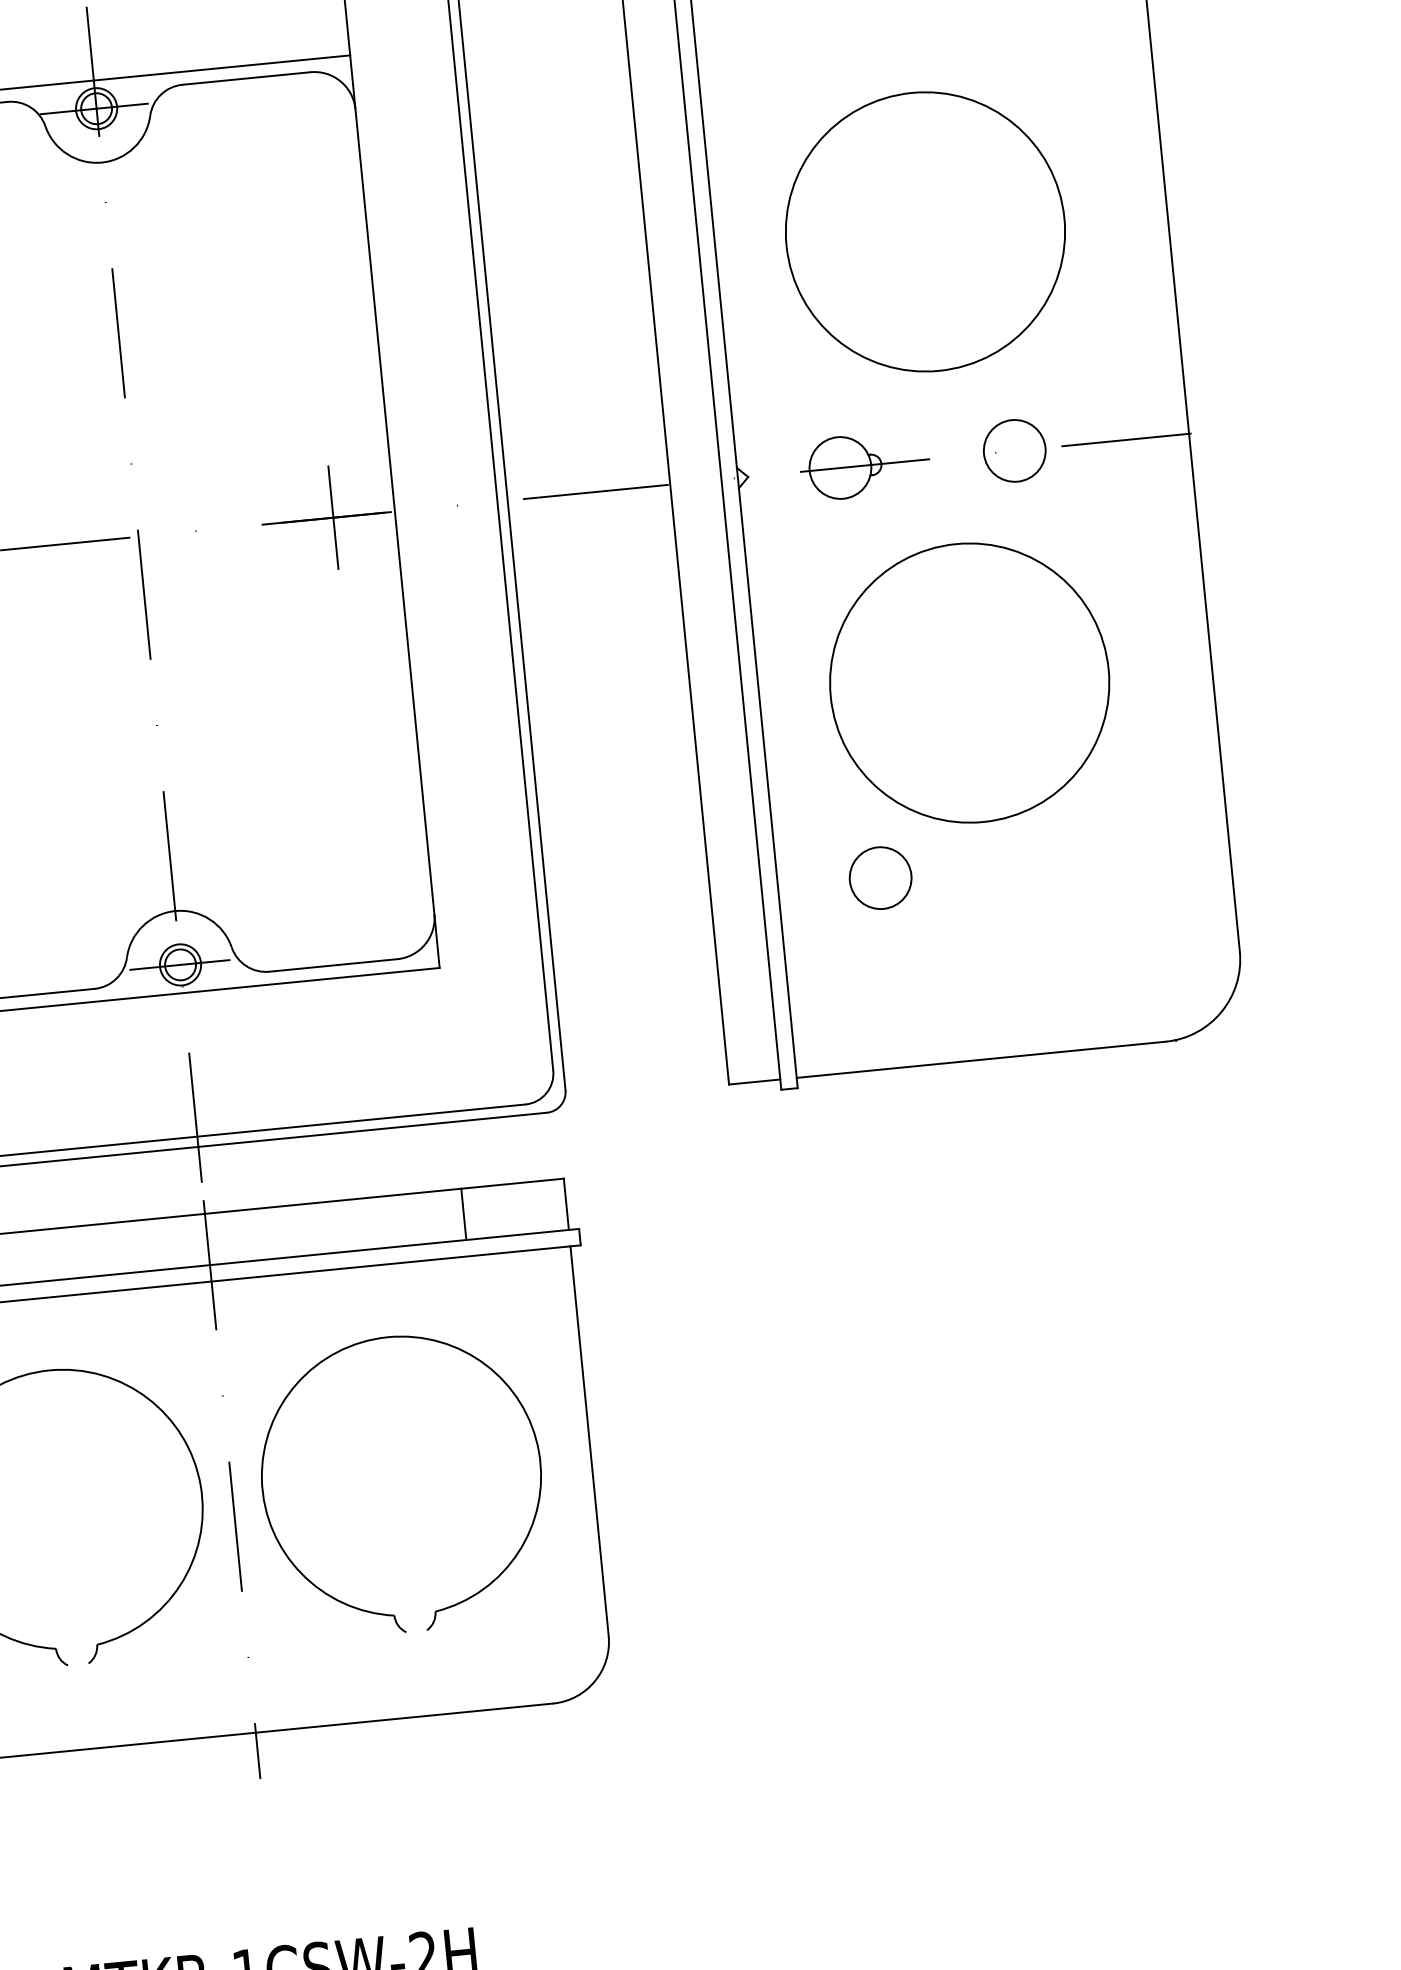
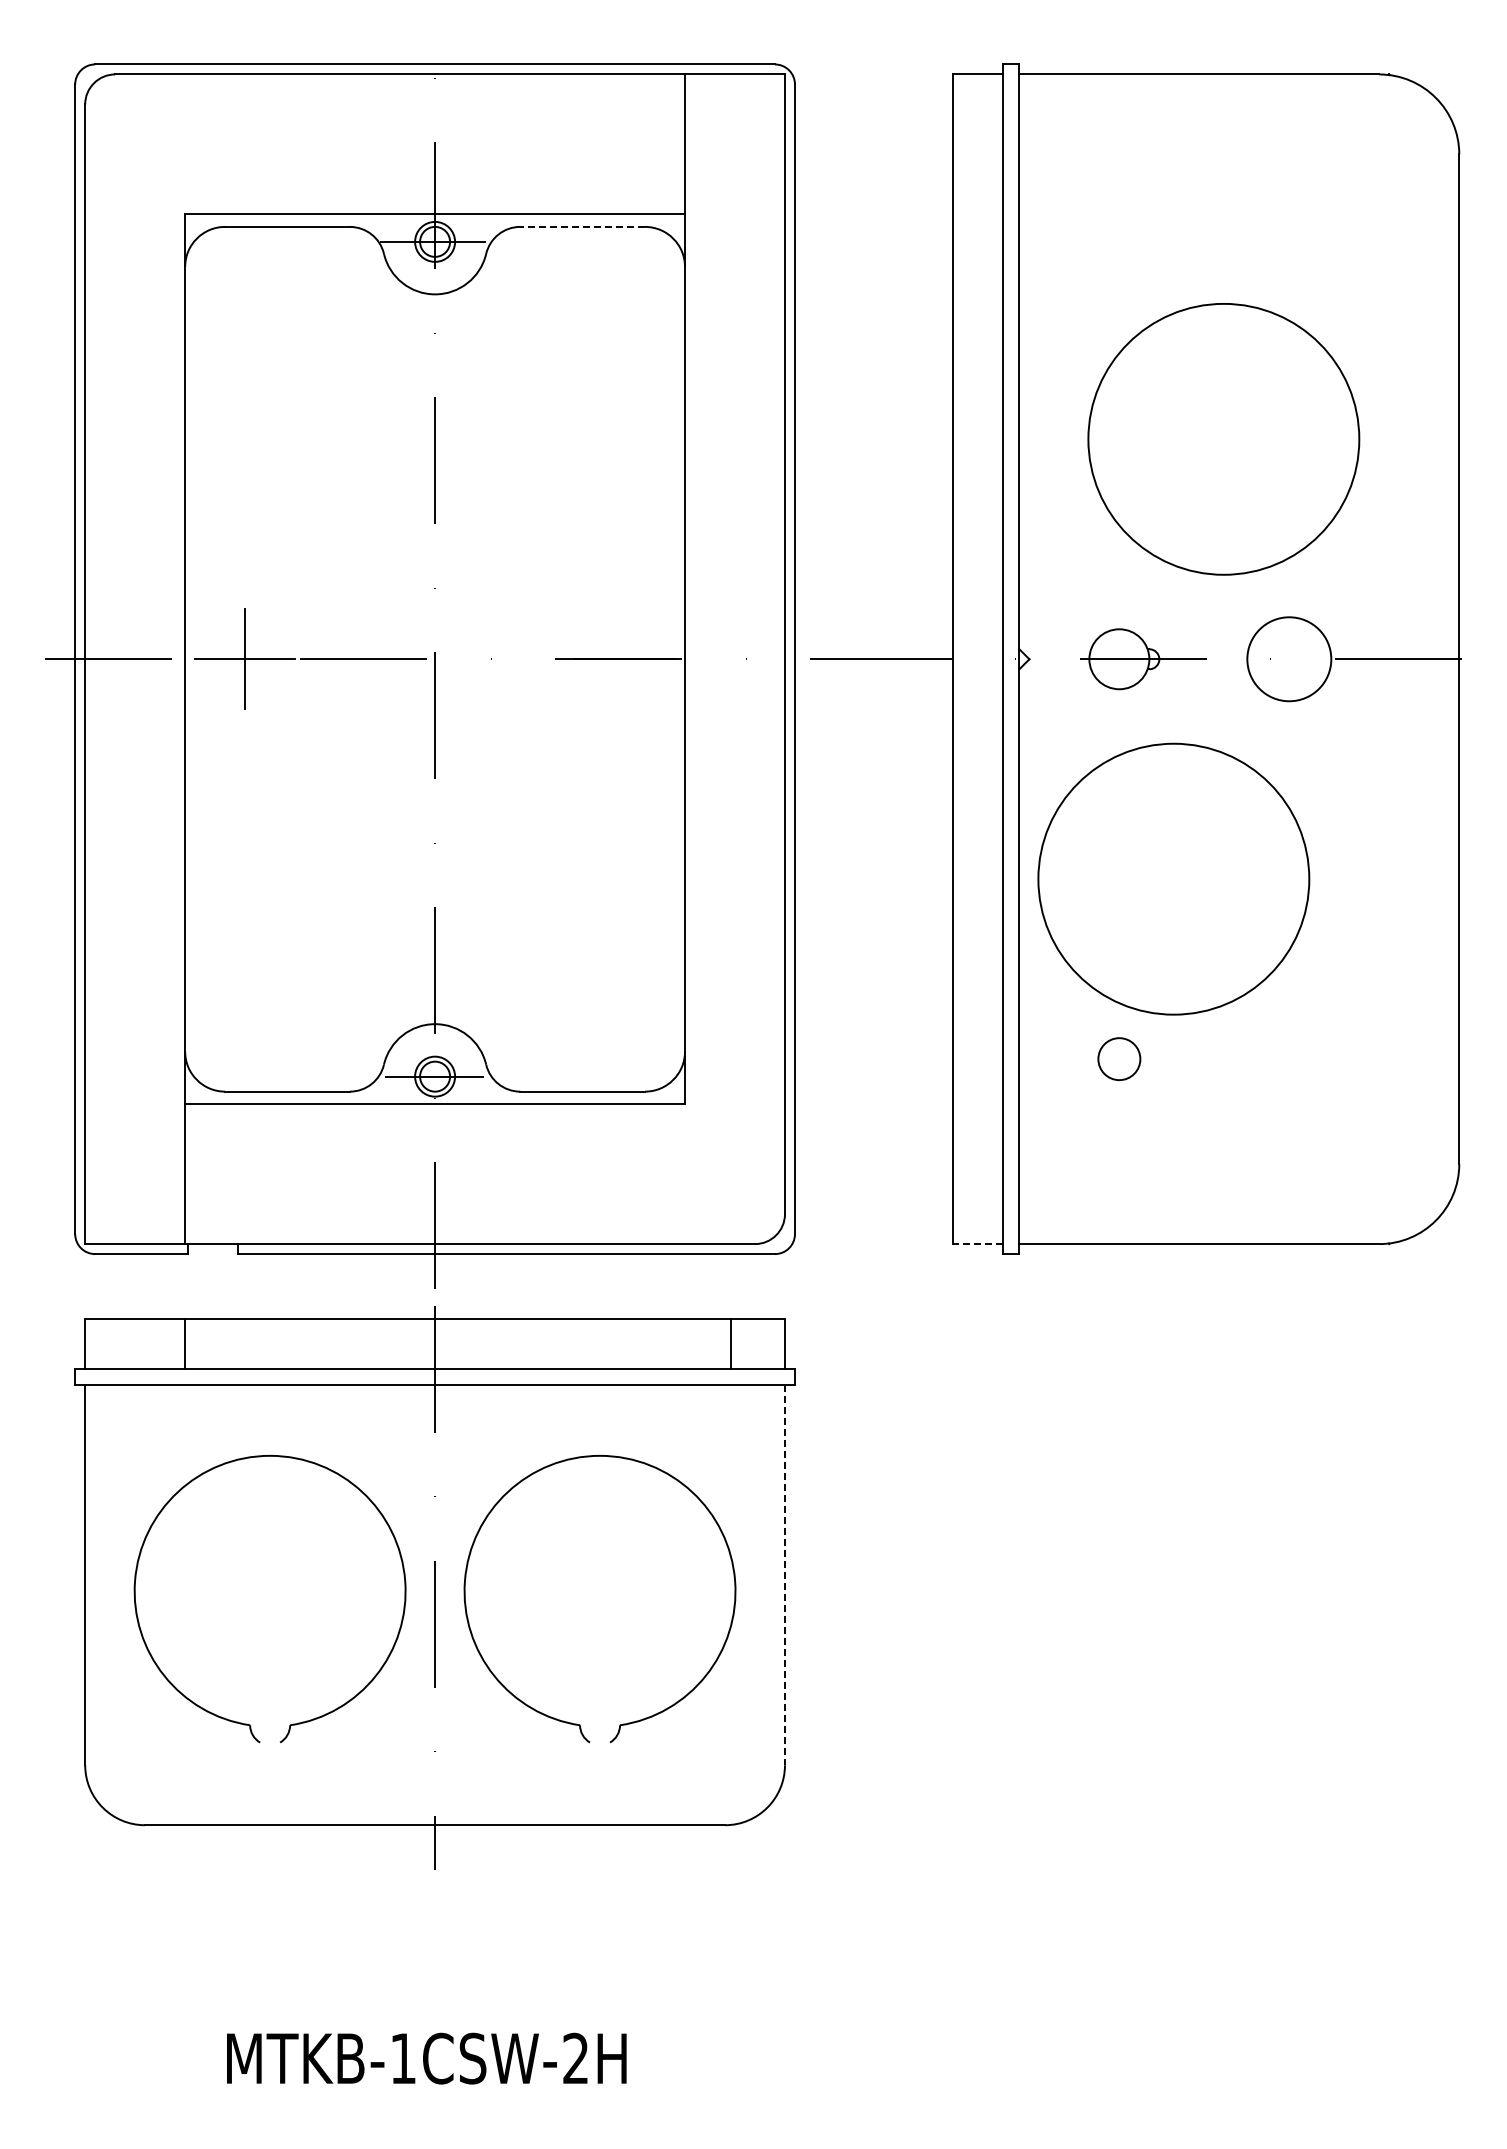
line: (246, 78) -> (582, 226), solid -> dashed
circle: (1014, 451) -> (1289, 659), size x1.4
line: (333, 517) -> (625, 659), removed
circle: (969, 682) -> (1173, 878), moved
circle: (880, 878) -> (1119, 1059), size x0.7
line: (754, 1082) -> (978, 1244), solid -> dashed
line: (464, 1214) -> (731, 1344), moved
line: (589, 1441) -> (784, 1575), solid -> dashed

